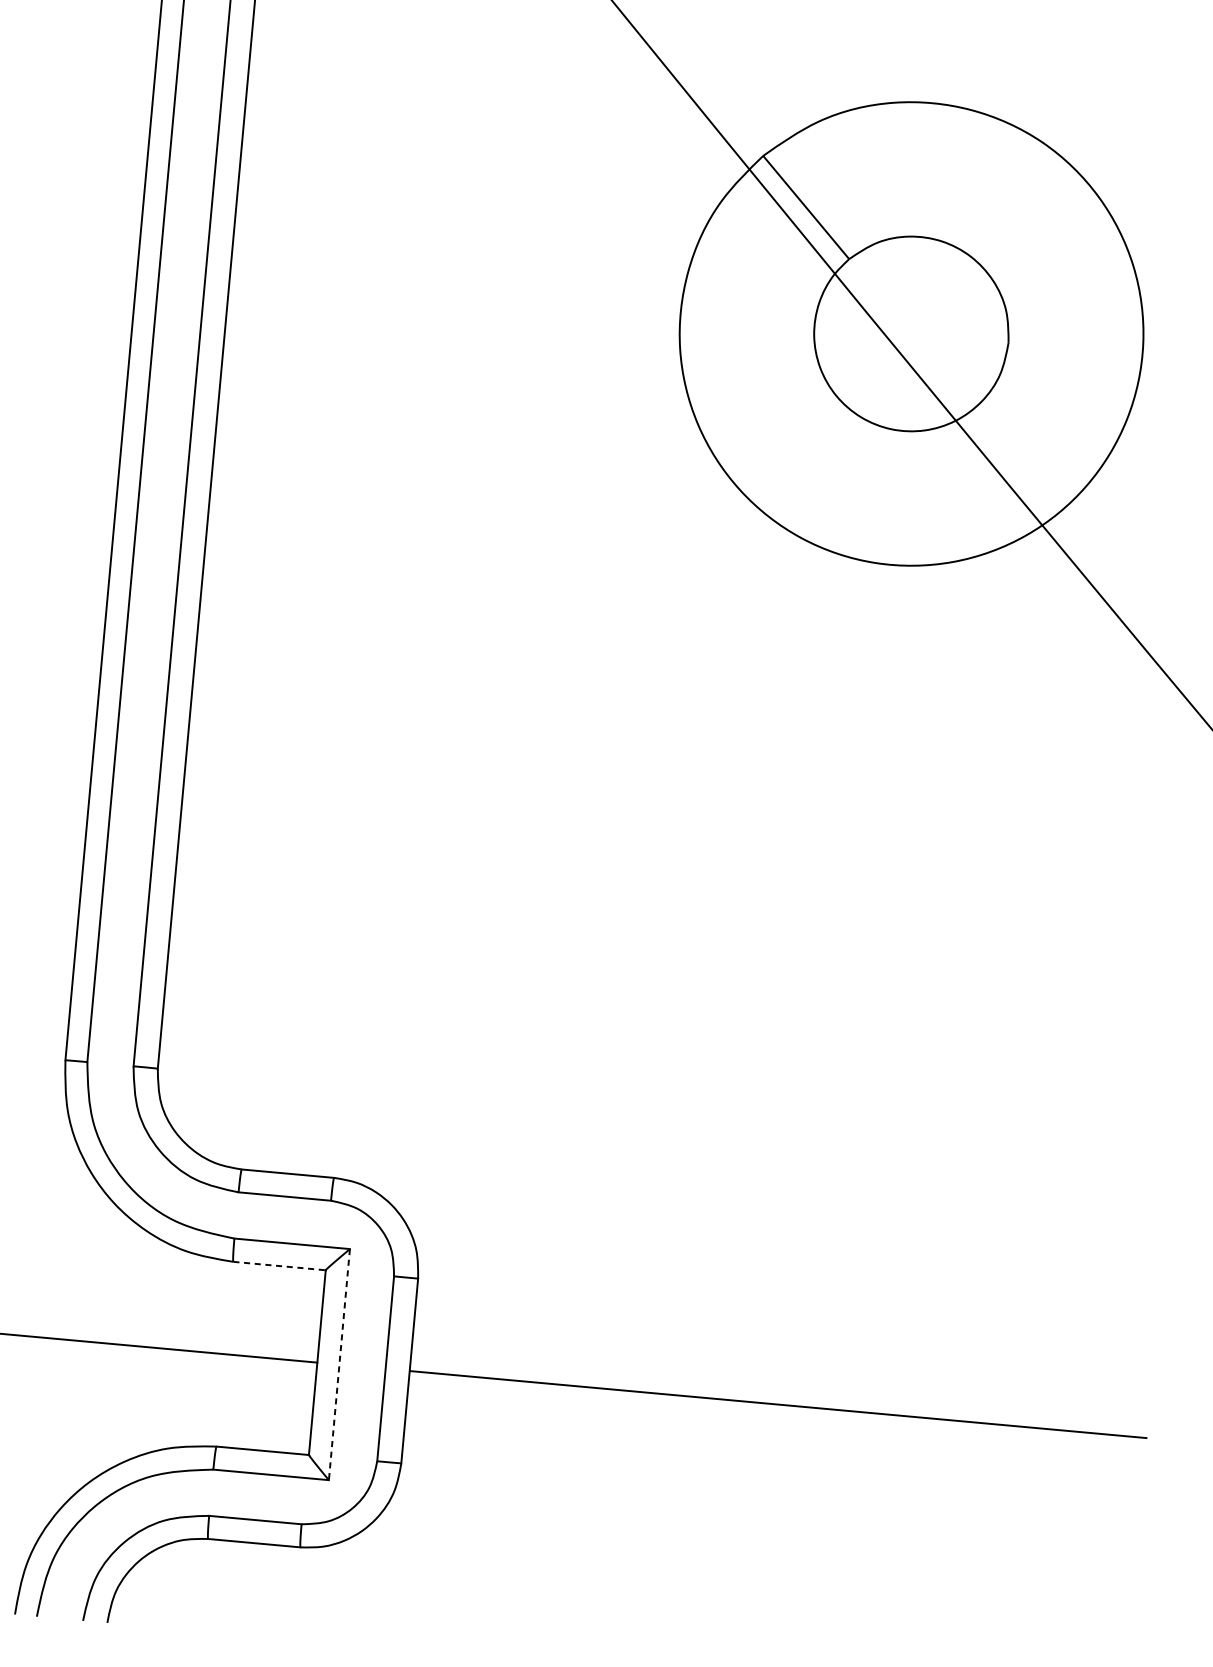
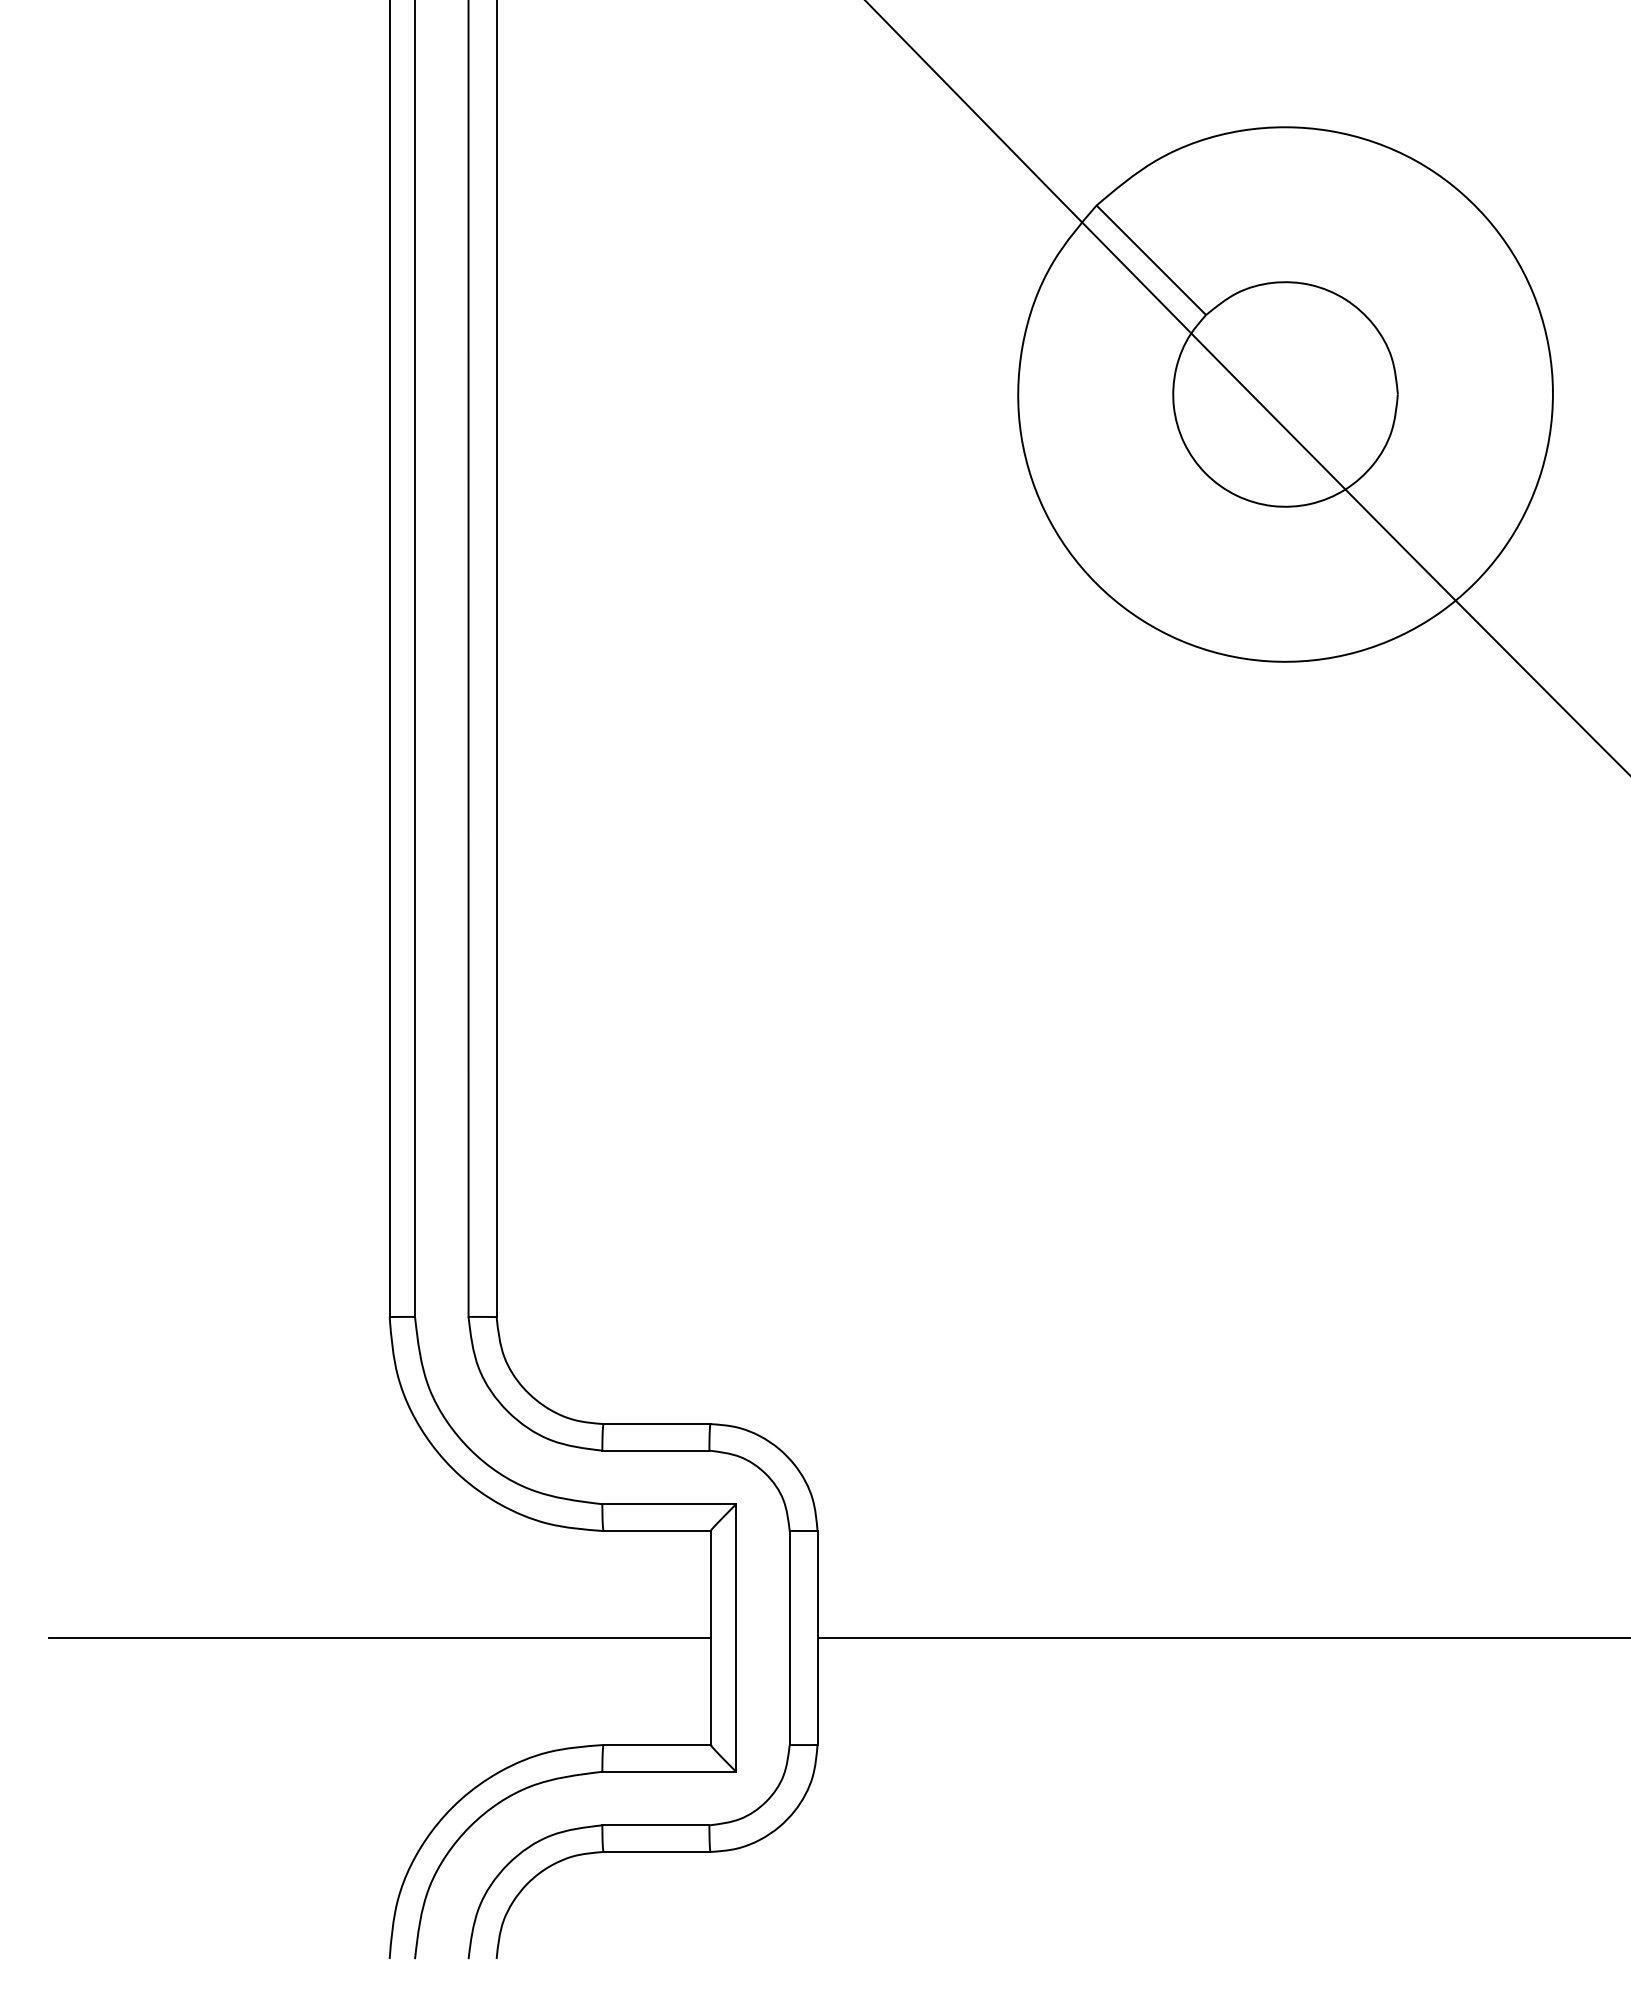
line: (279, 1266) -> (657, 1531), dashed -> solid
line: (339, 1365) -> (736, 1638), dashed -> solid

